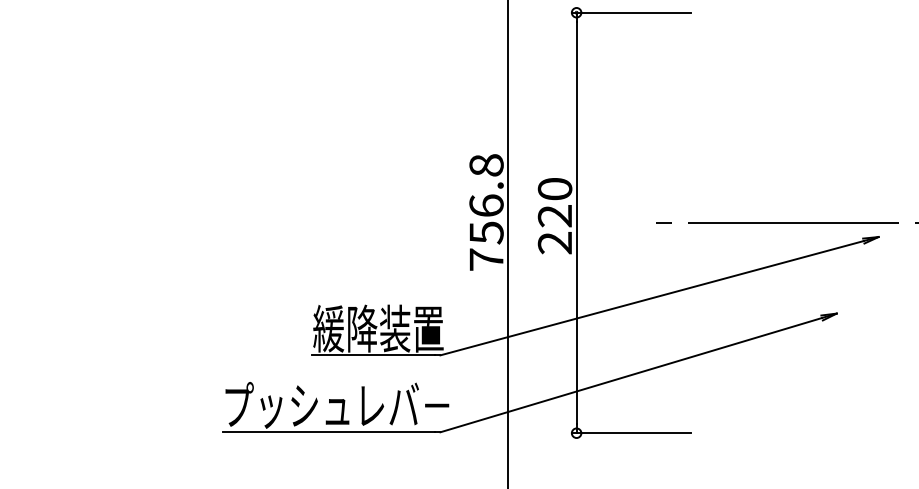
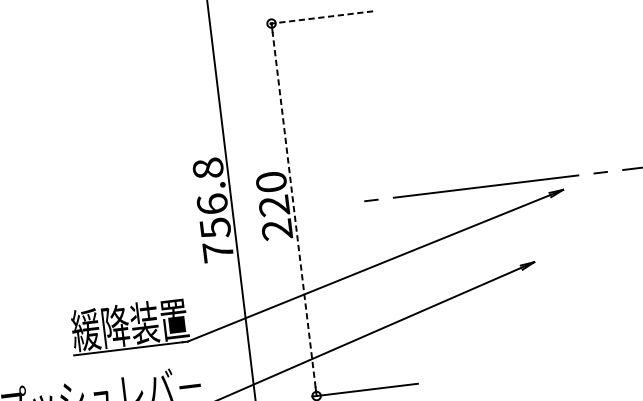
line: (631, 12) -> (320, 17), solid -> dashed
line: (576, 223) -> (294, 210), solid -> dashed

